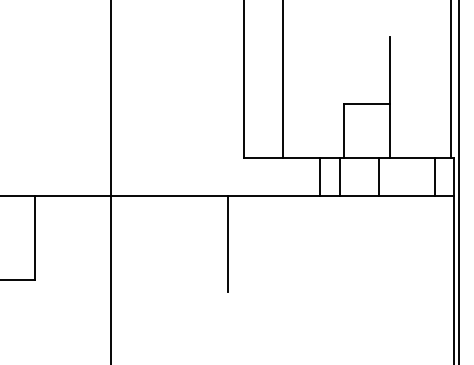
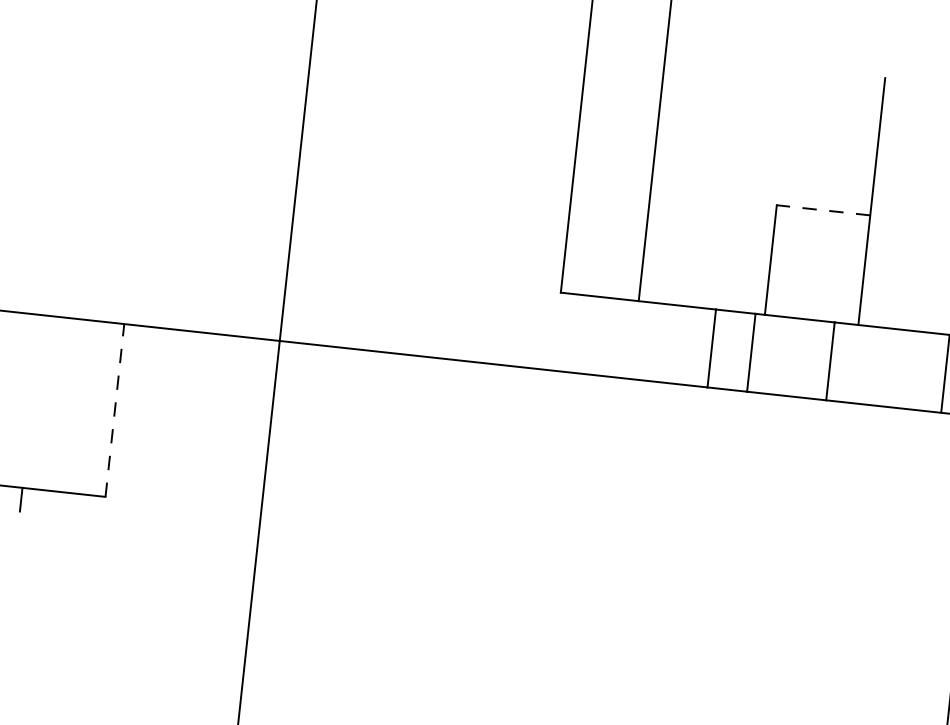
line: (367, 103) -> (824, 209), solid -> dashed
line: (34, 237) -> (114, 409), solid -> dashed
line: (227, 243) -> (507, 464), removed

